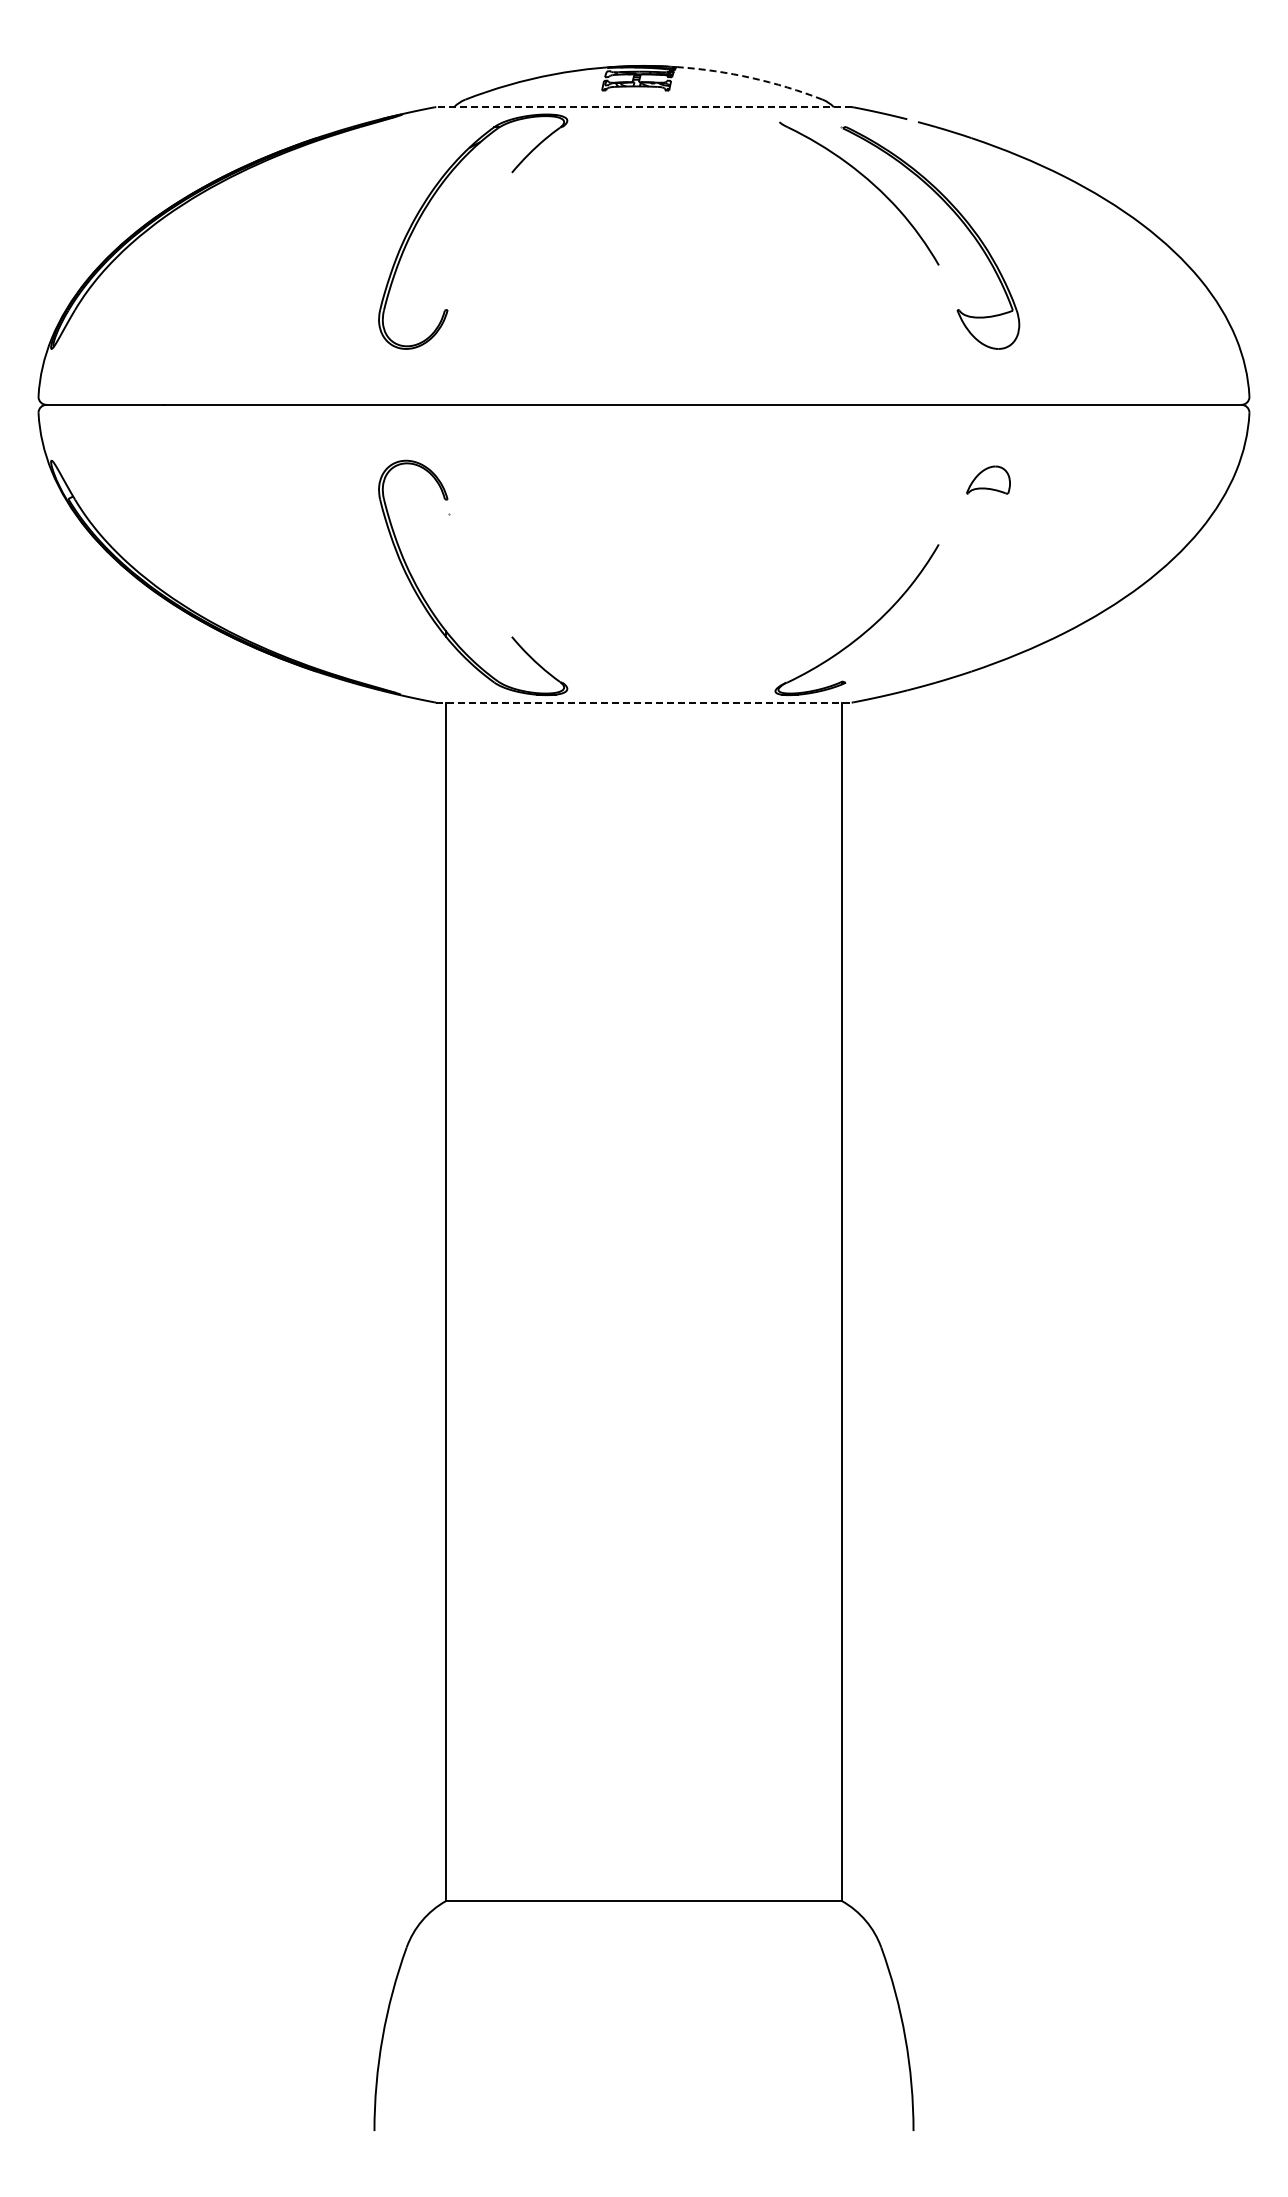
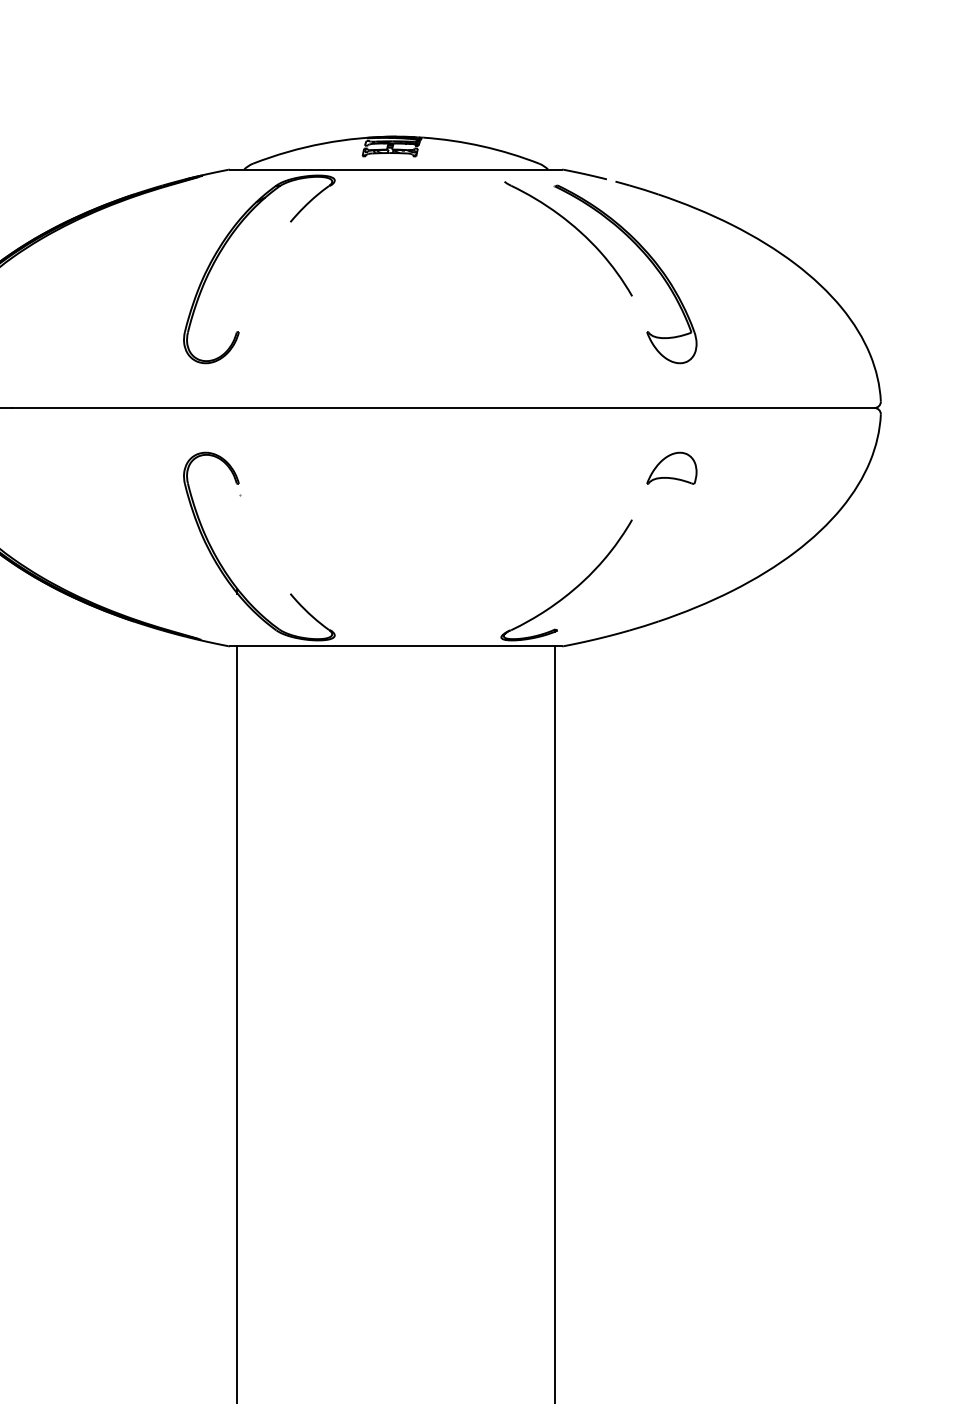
arc: (751, 77) -> (482, 145), dashed -> solid
line: (643, 107) -> (395, 169), dashed -> solid
part: (988, 479) -> (671, 467), size x1.43
line: (643, 702) -> (395, 646), dashed -> solid

